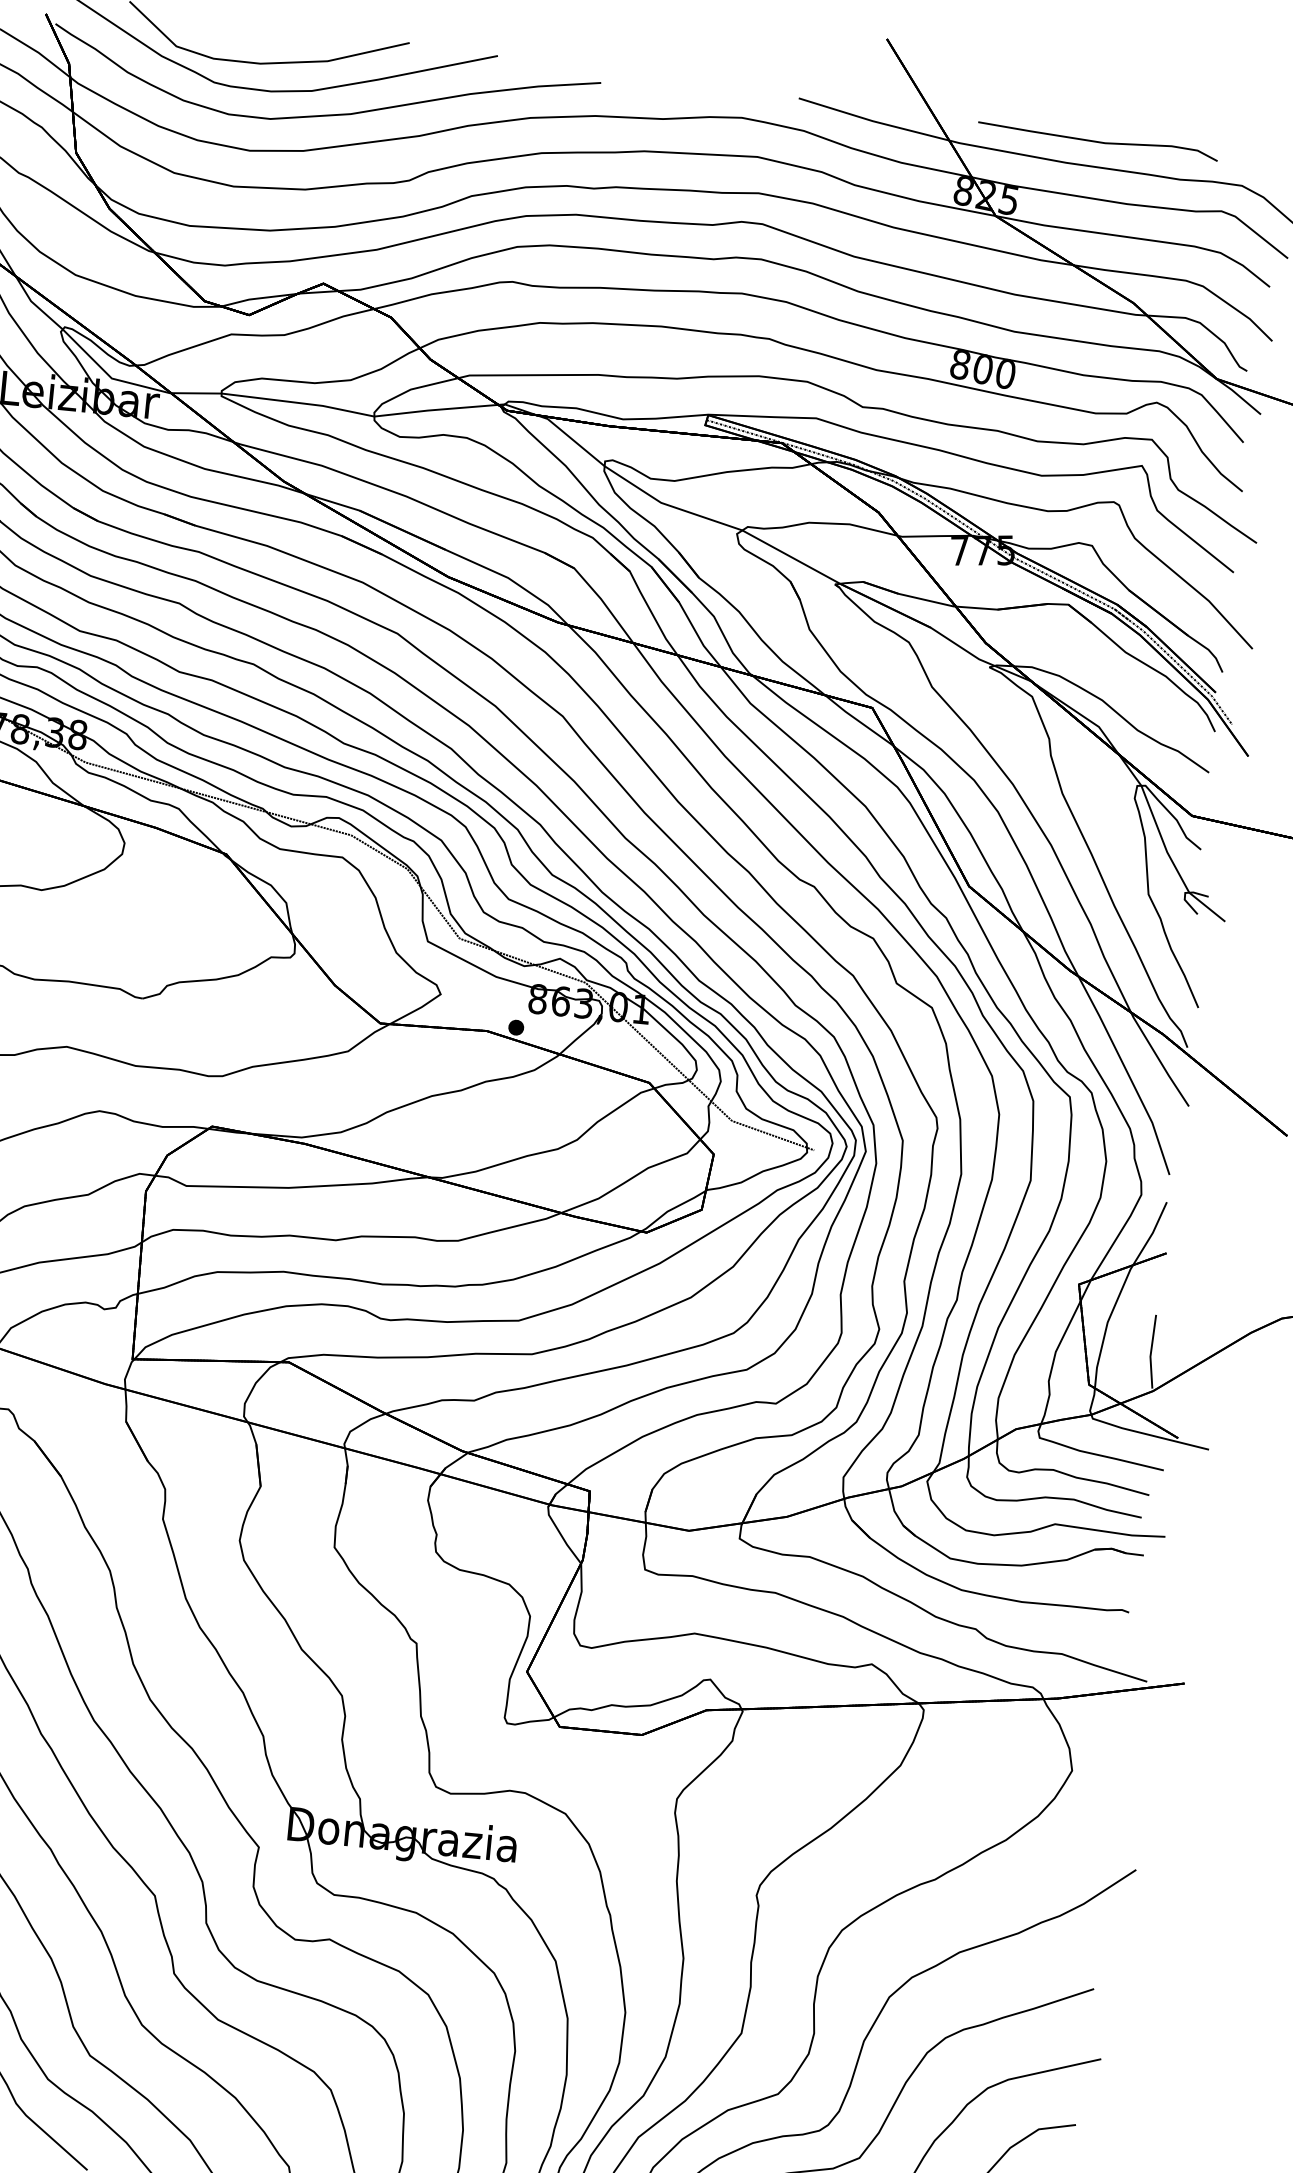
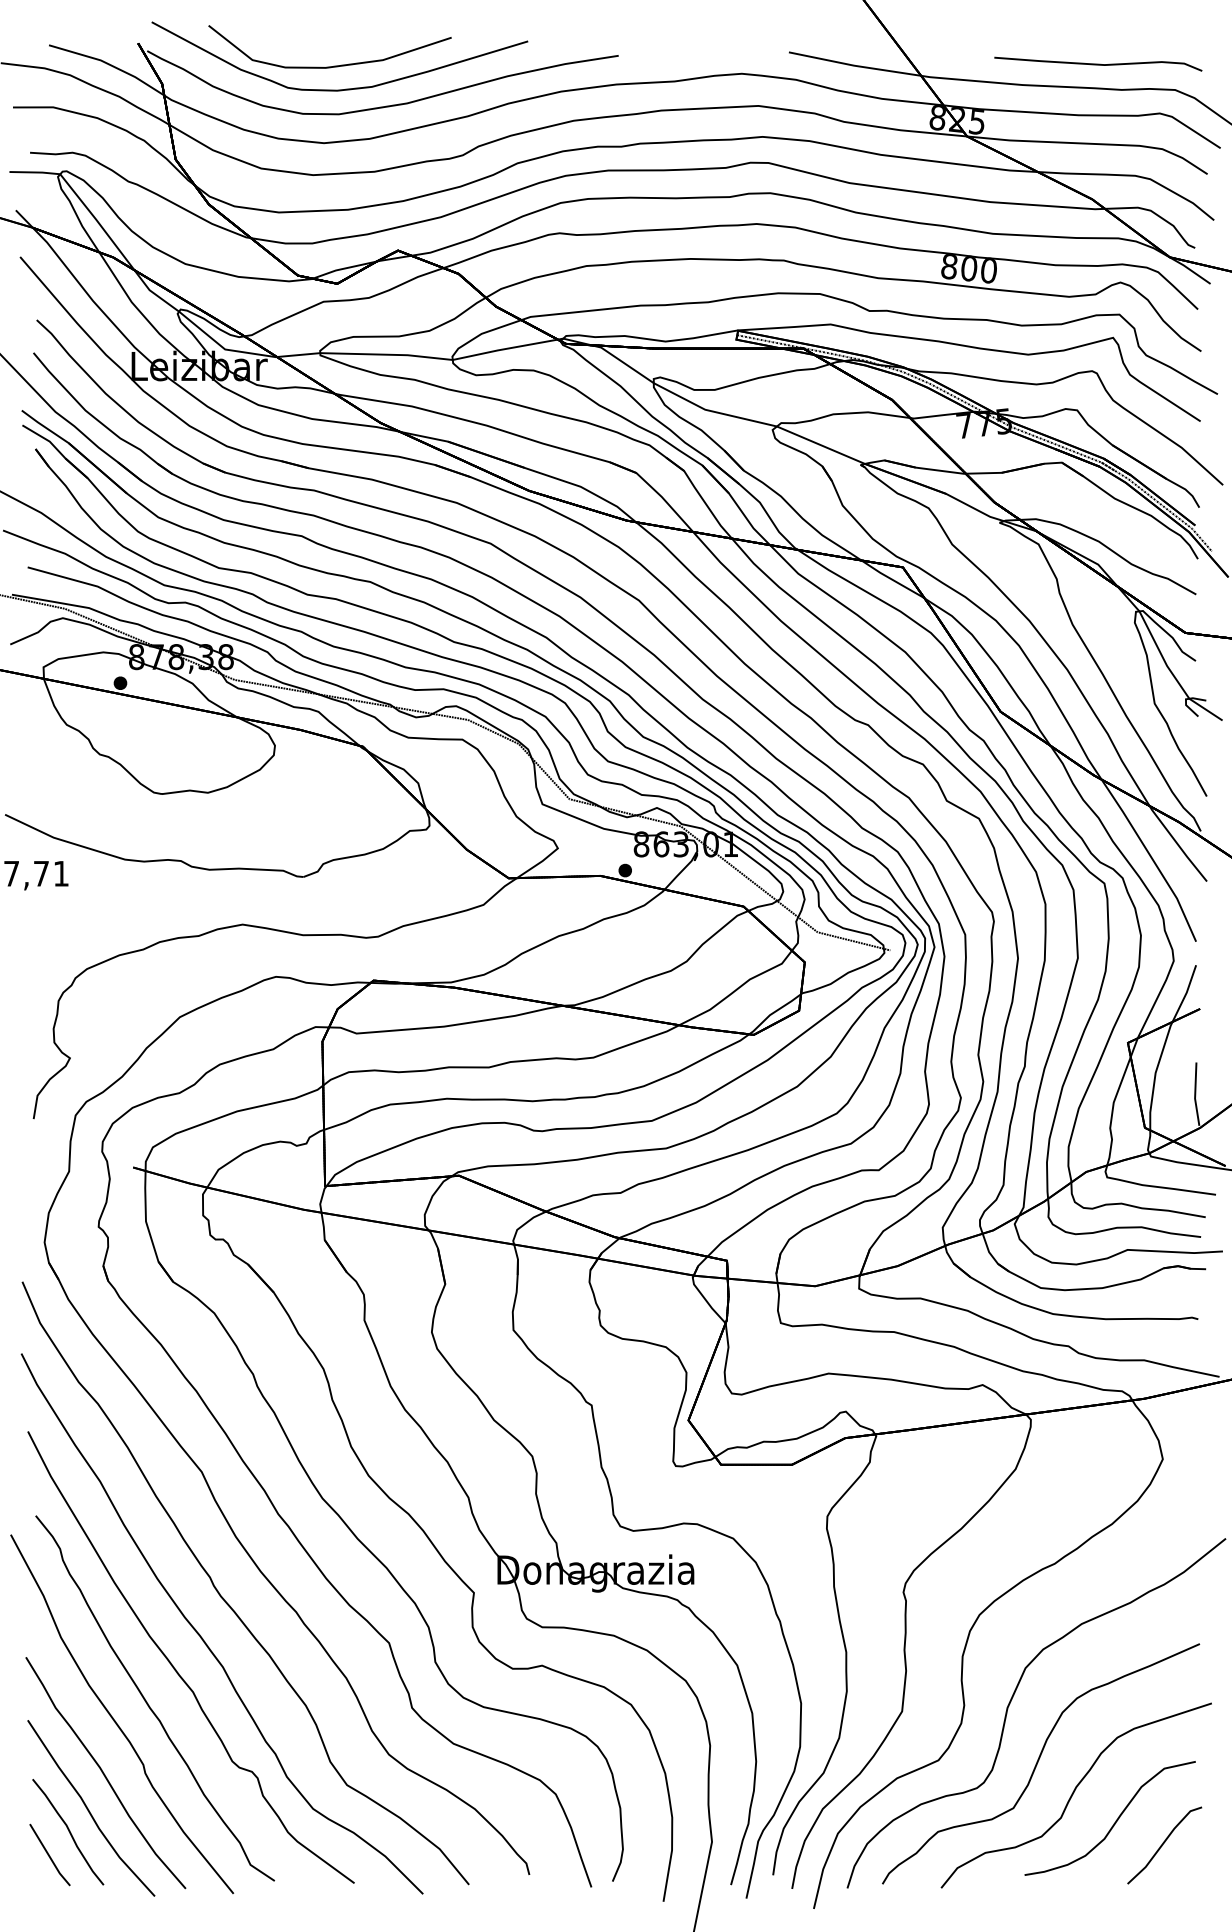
curve: (1098, 140) -> (1098, 63), moved

